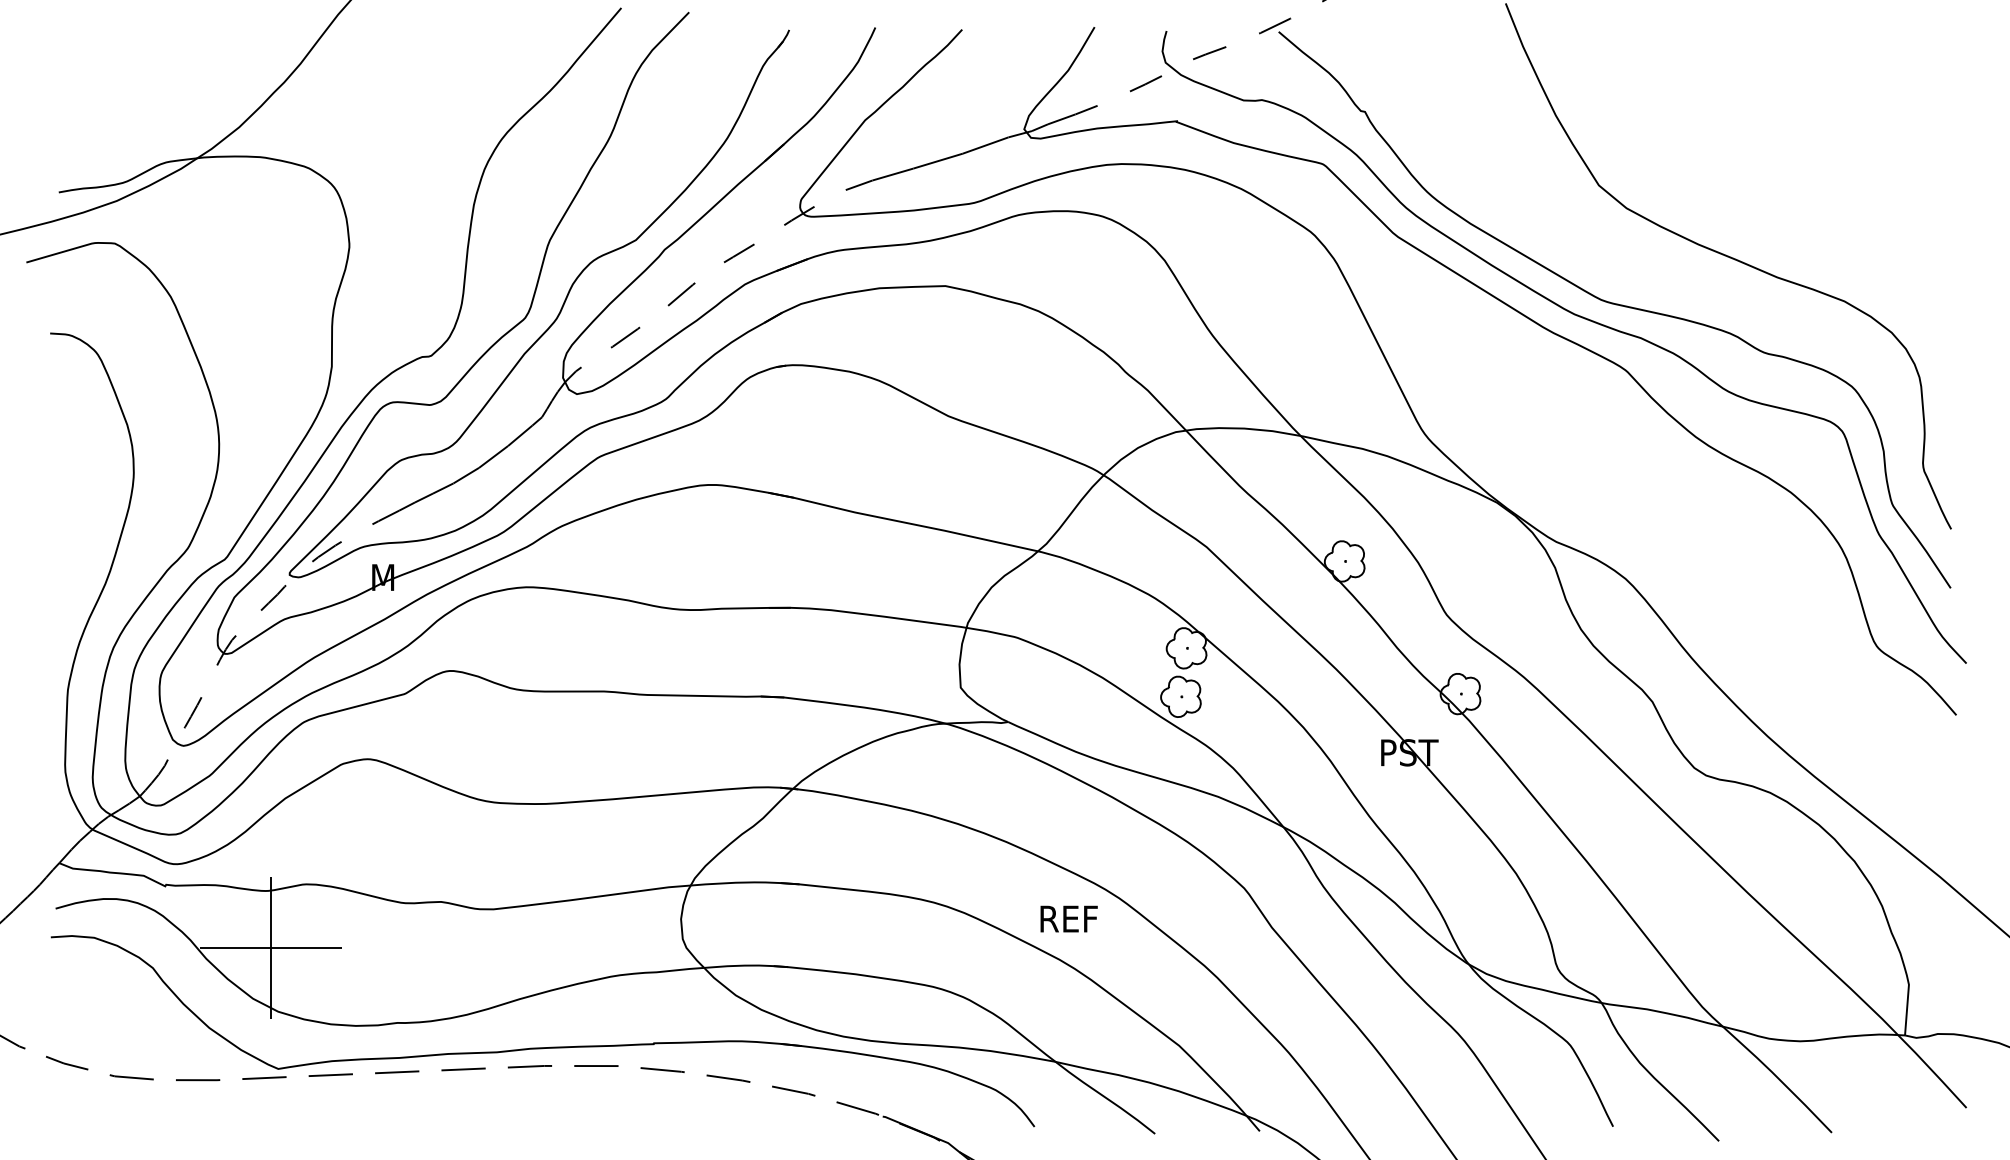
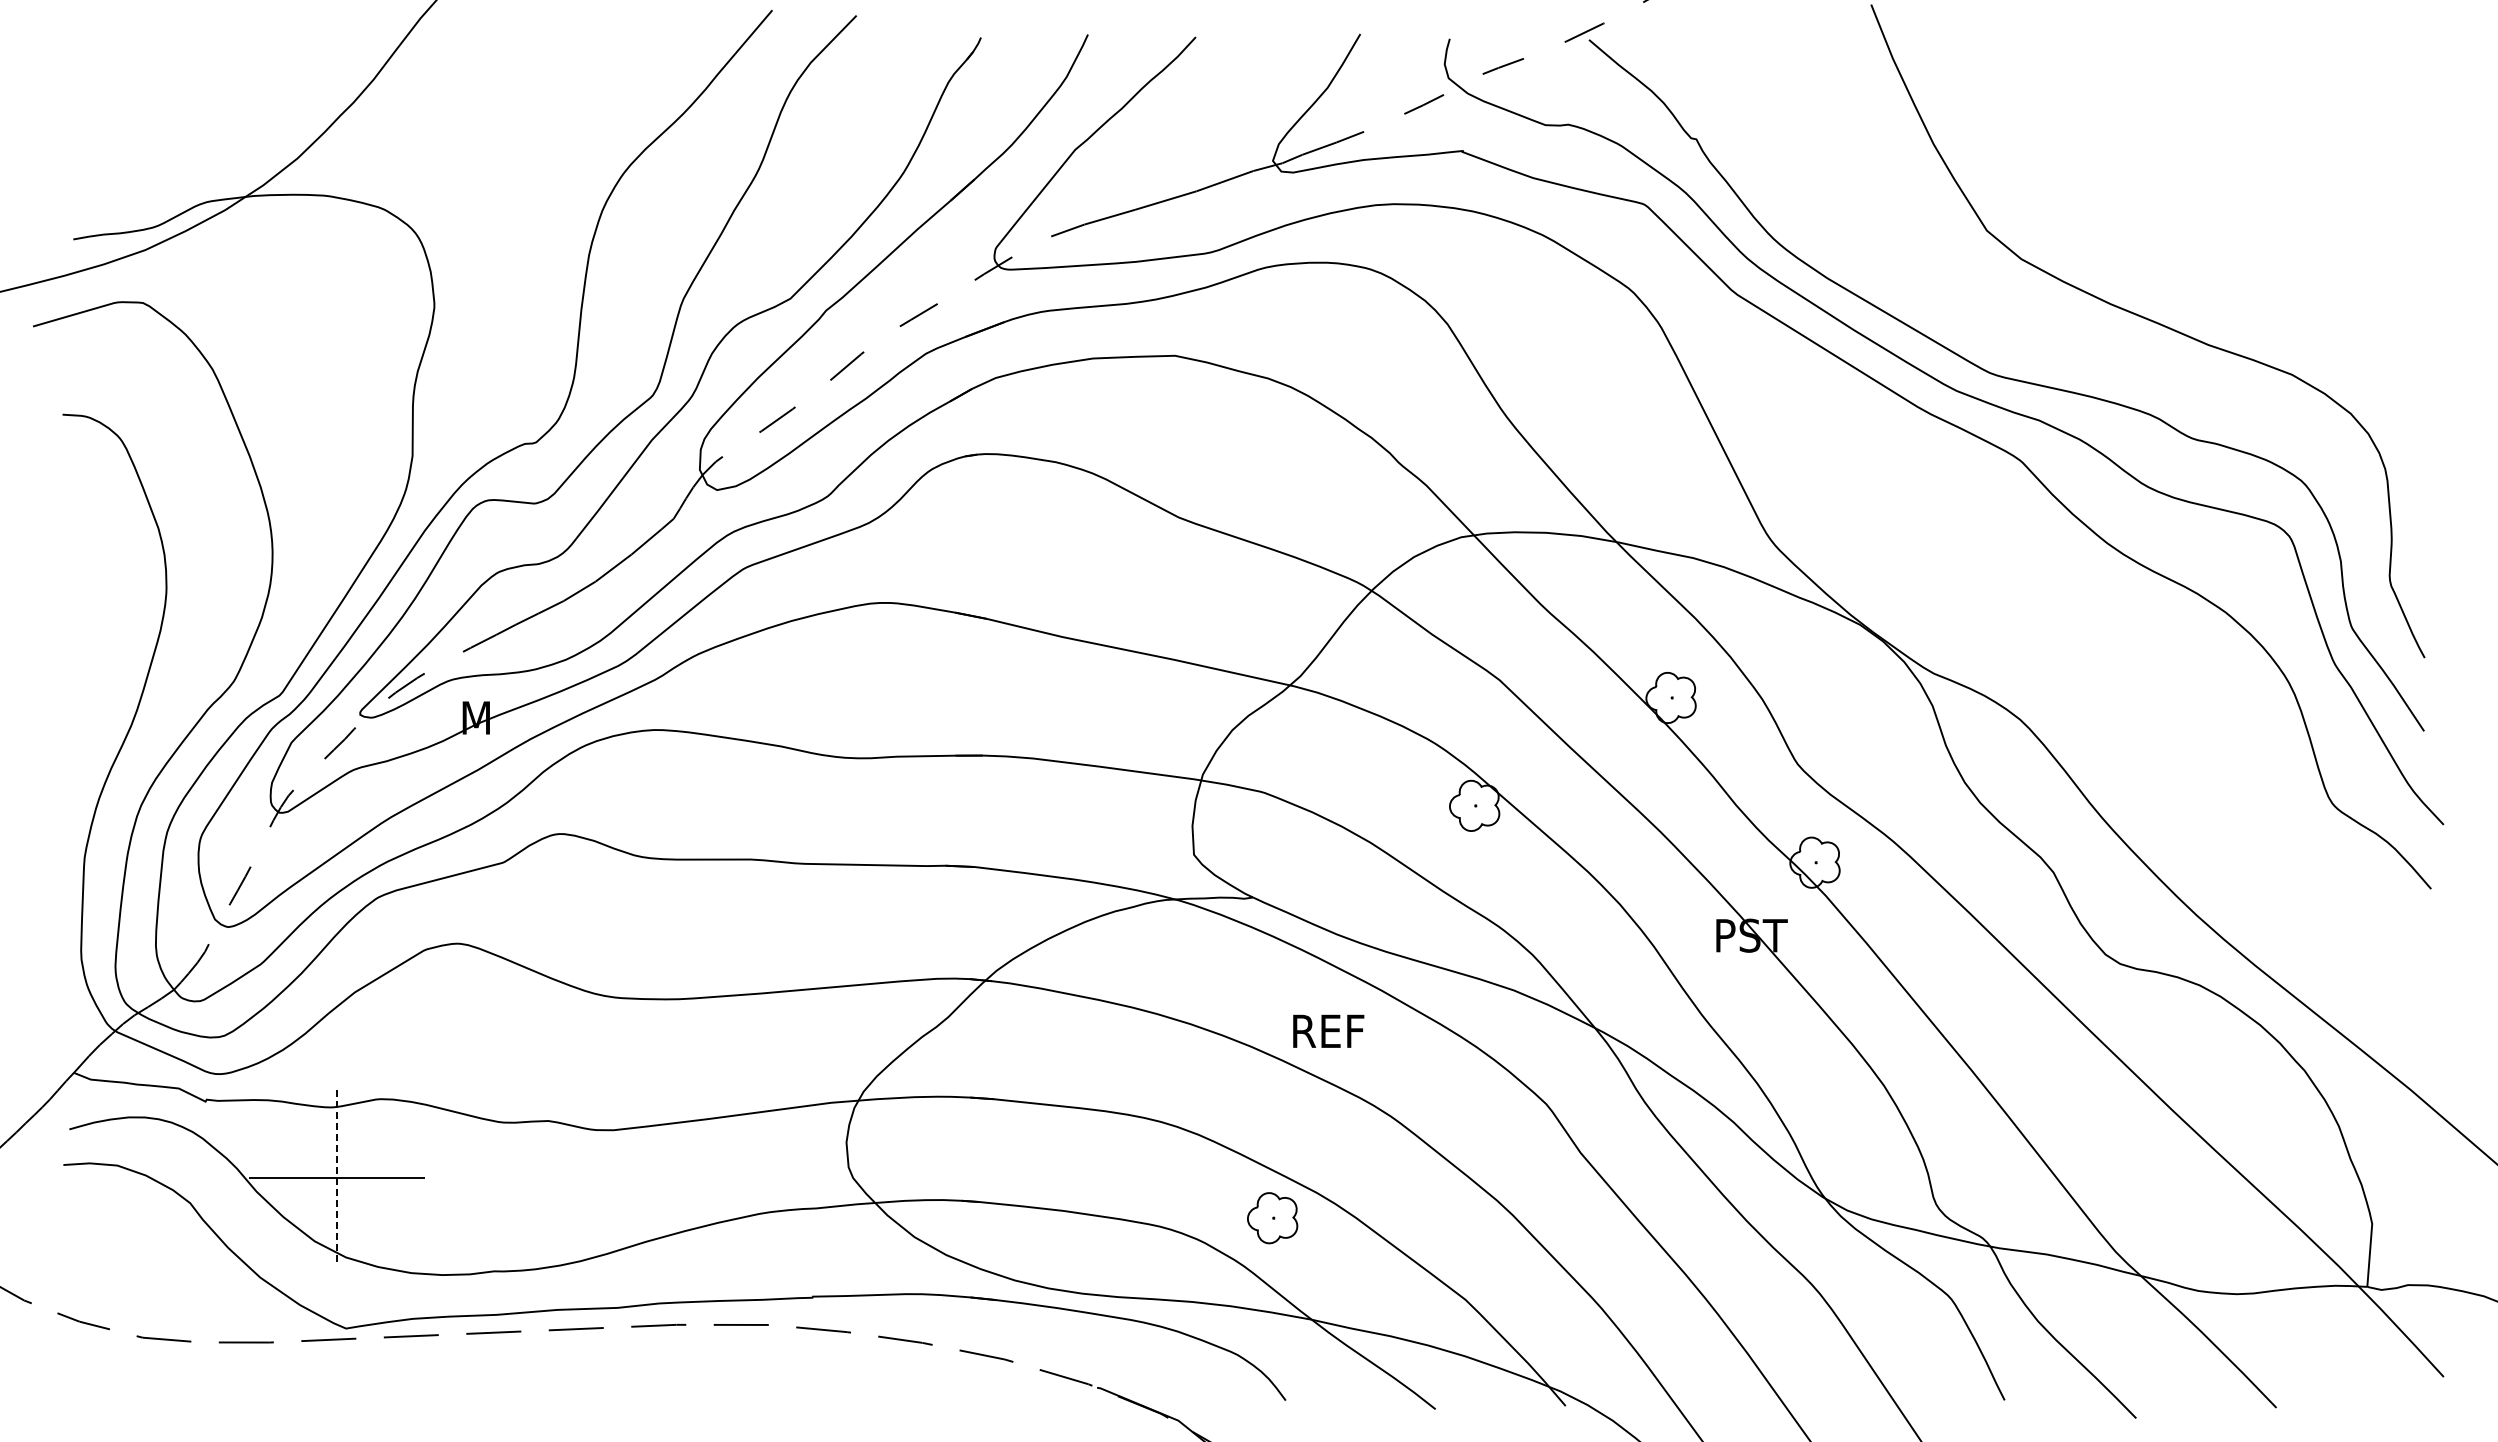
part: (1180, 697) -> (1272, 1218), moved
text: (1068, 918) -> (1328, 1030), moved
line: (271, 948) -> (337, 1178), solid -> dashed

